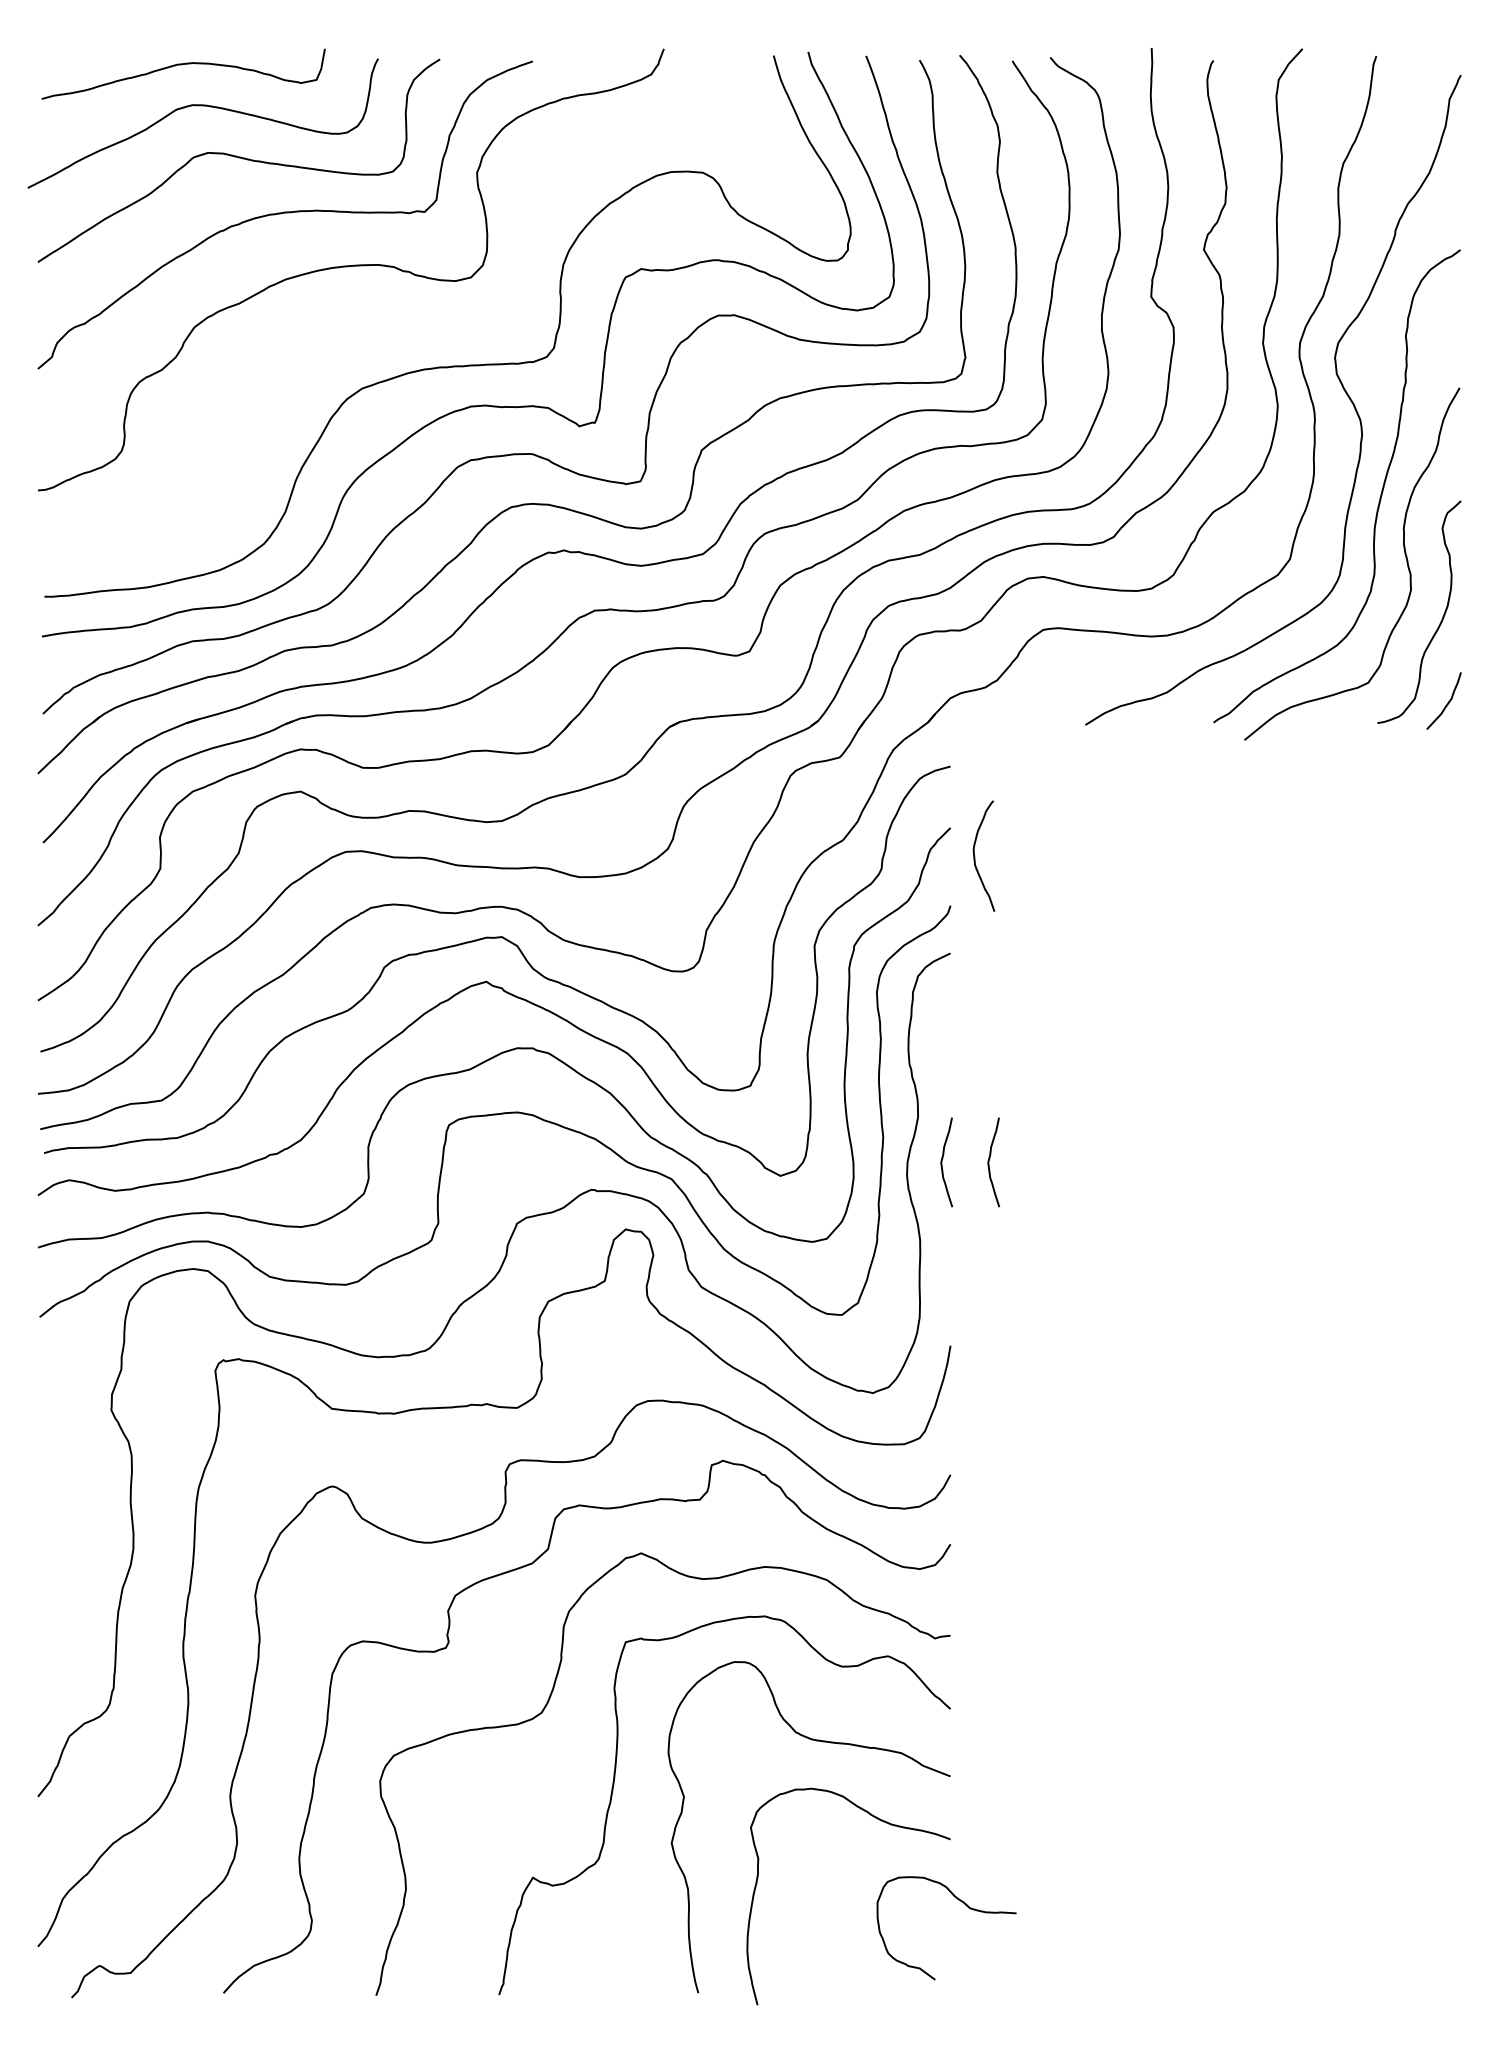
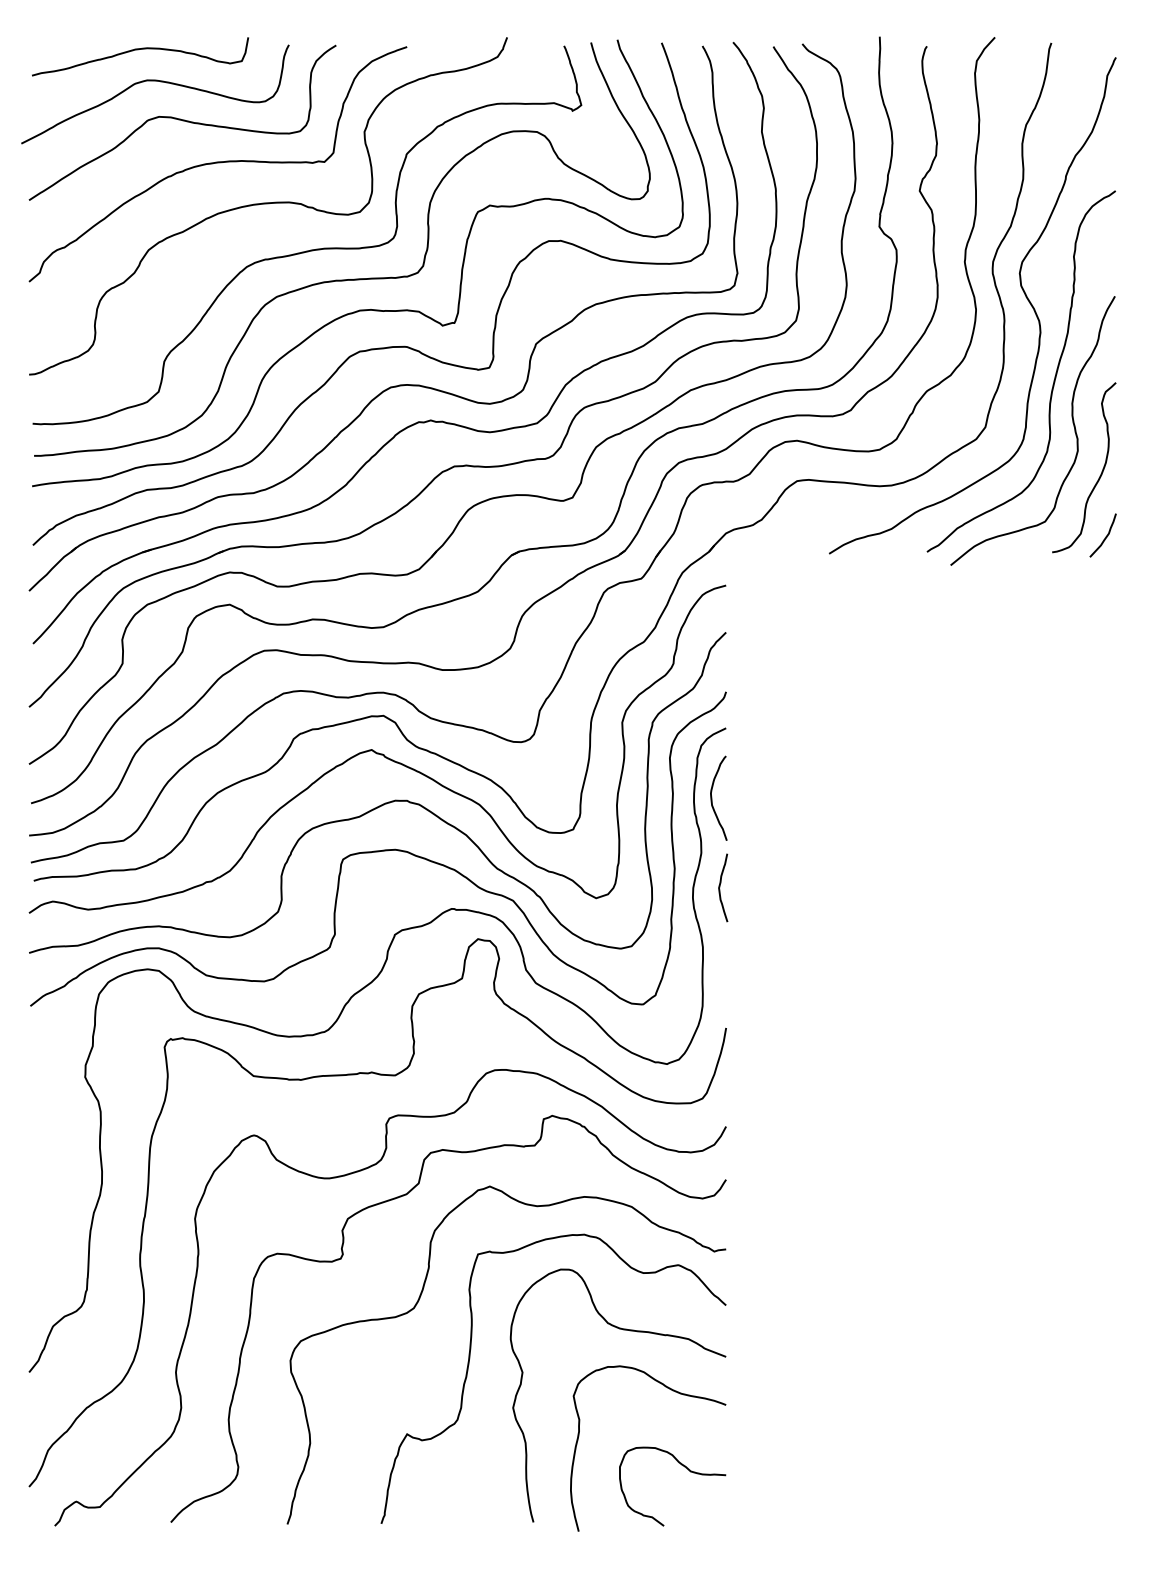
curve: (404, 327) -> (309, 250), added
curve: (975, 856) -> (712, 798), moved
curve: (989, 1162) -> (755, 887), removed
curve: (967, 1907) -> (688, 1470), moved

